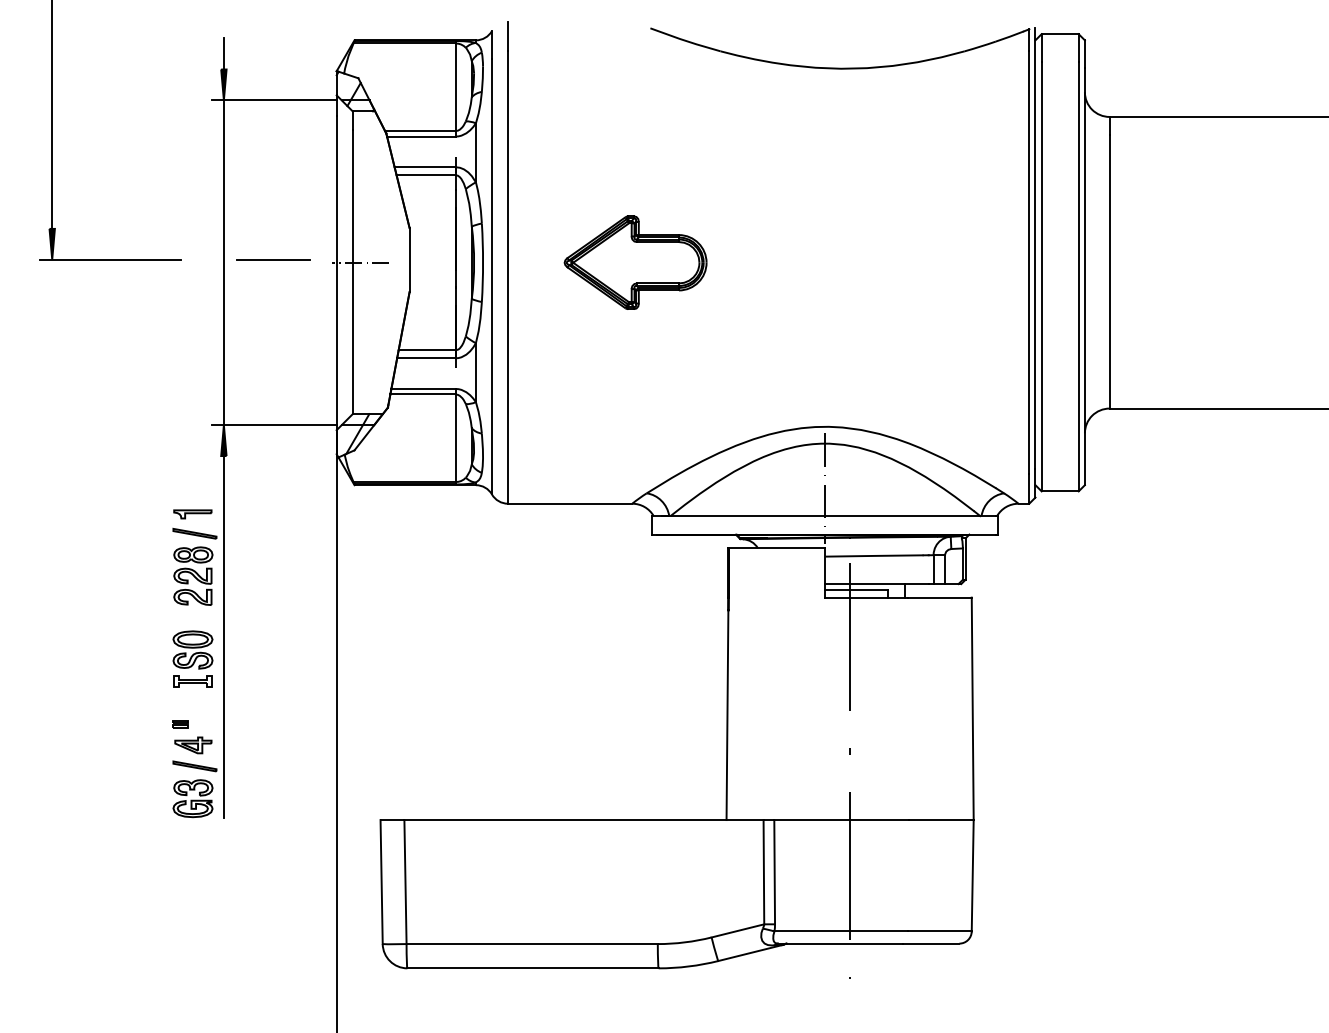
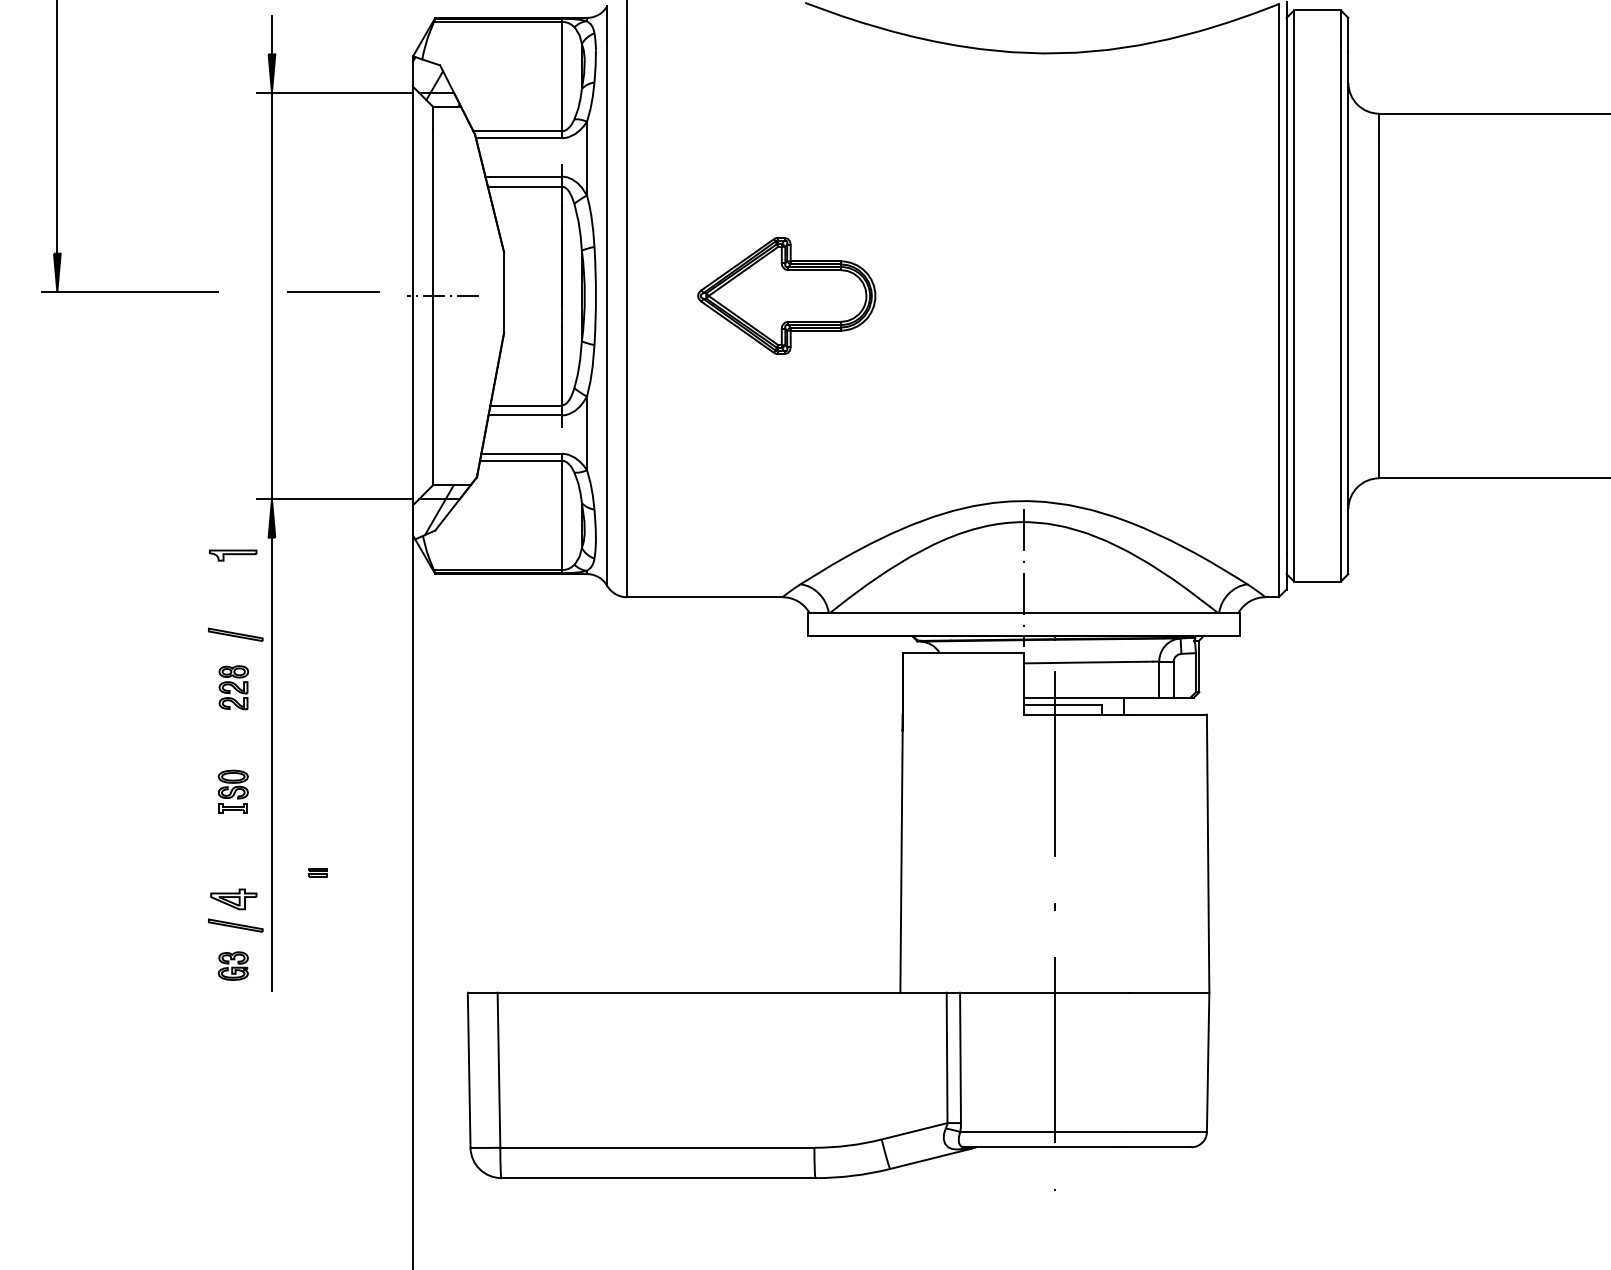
part: (192, 514) -> (232, 555), moved
part: (193, 575) -> (233, 686), size x0.6
part: (192, 658) -> (232, 790), size x0.6
part: (180, 724) -> (317, 873), moved
part: (192, 798) -> (232, 965), size x0.6

